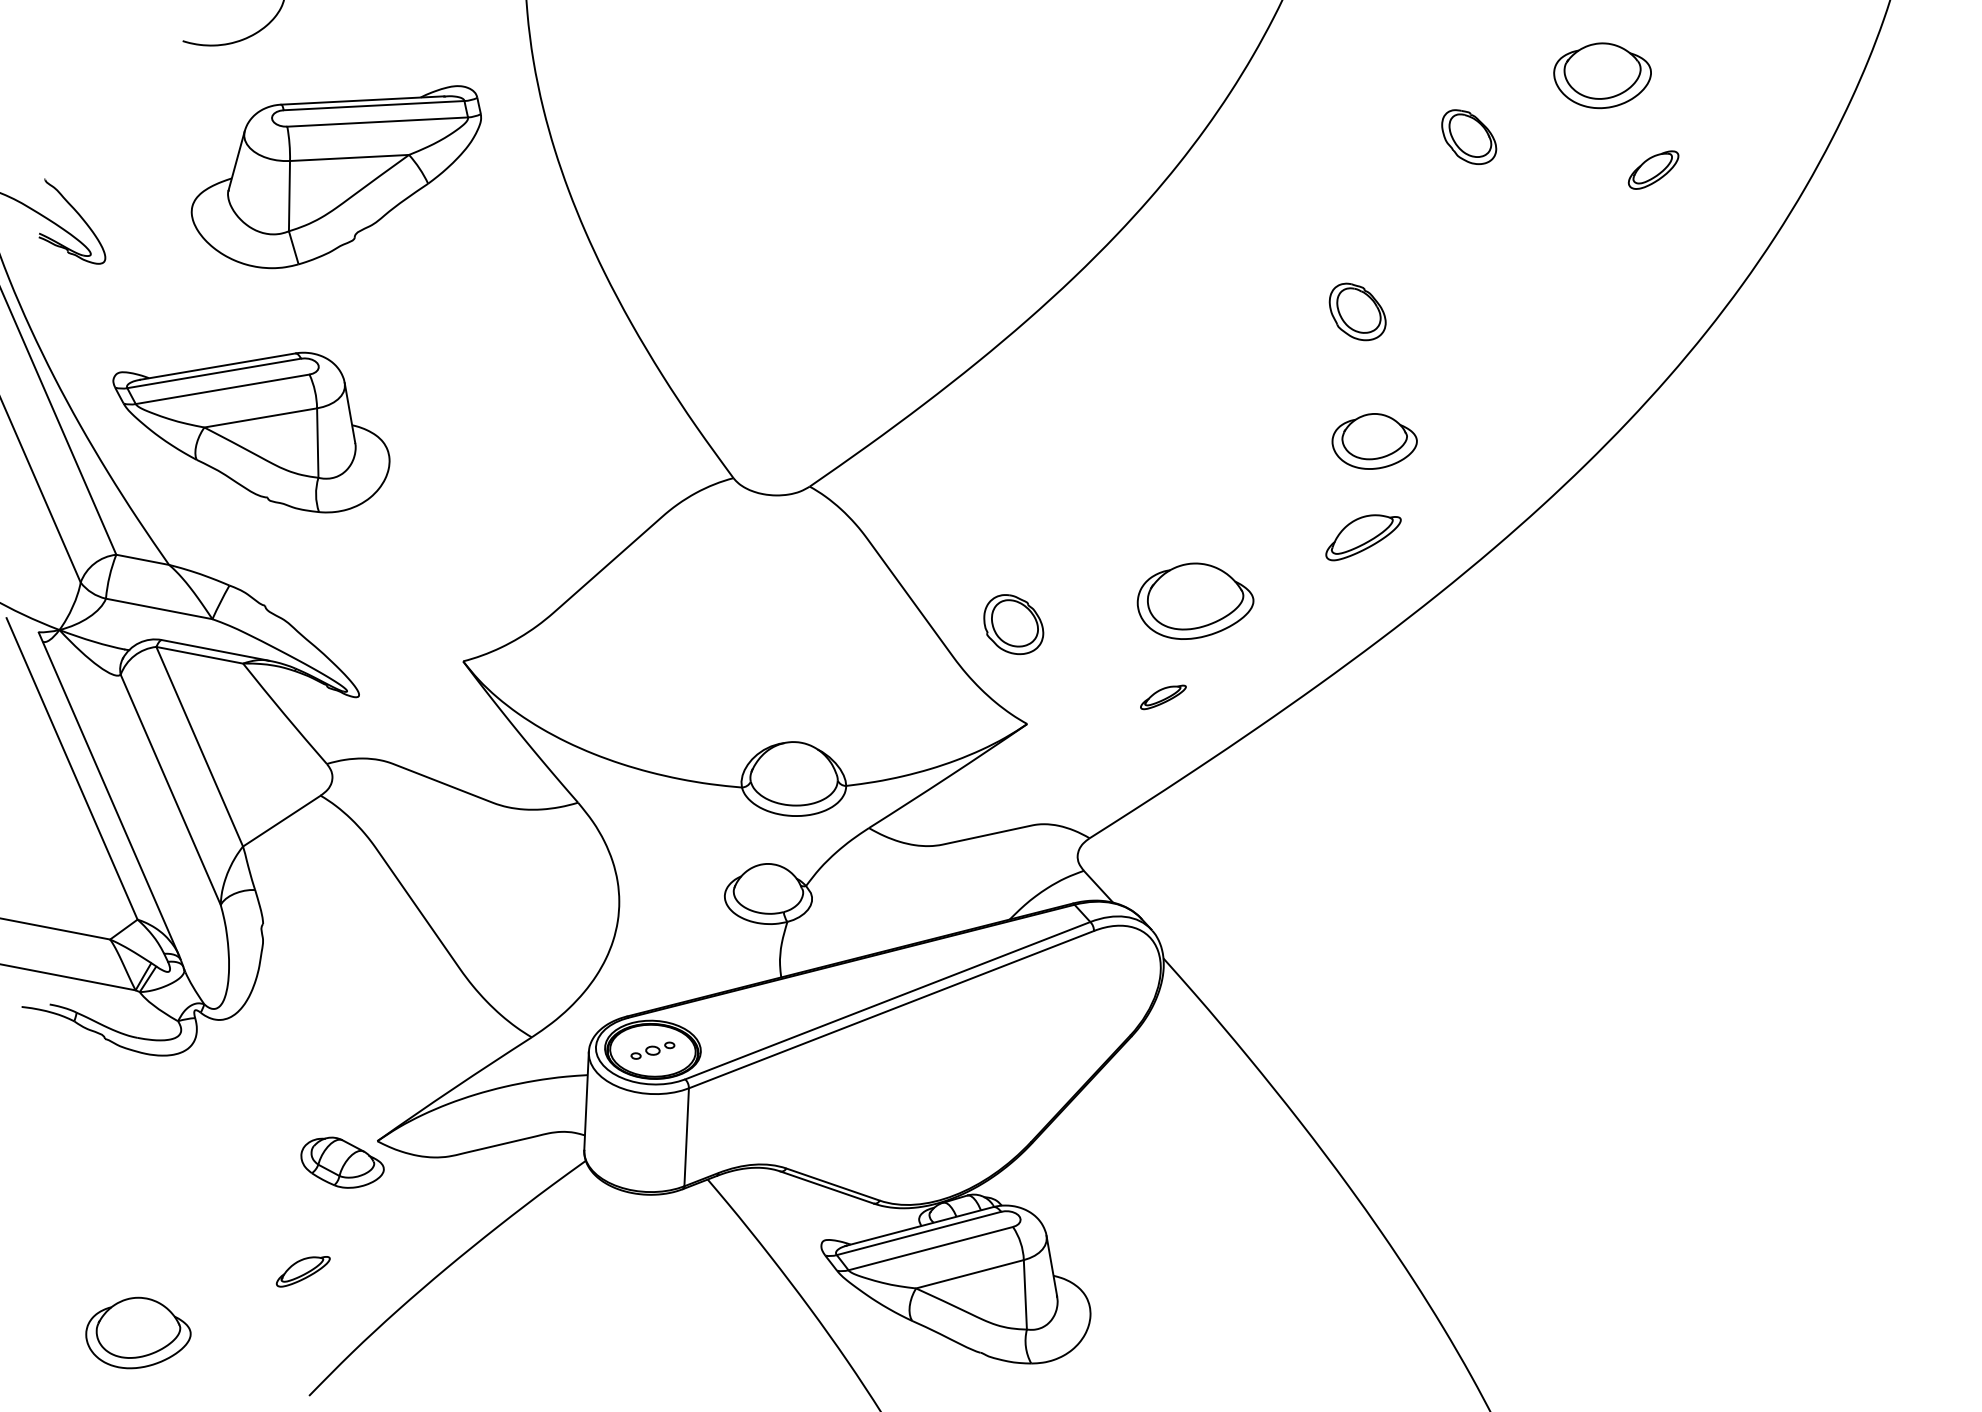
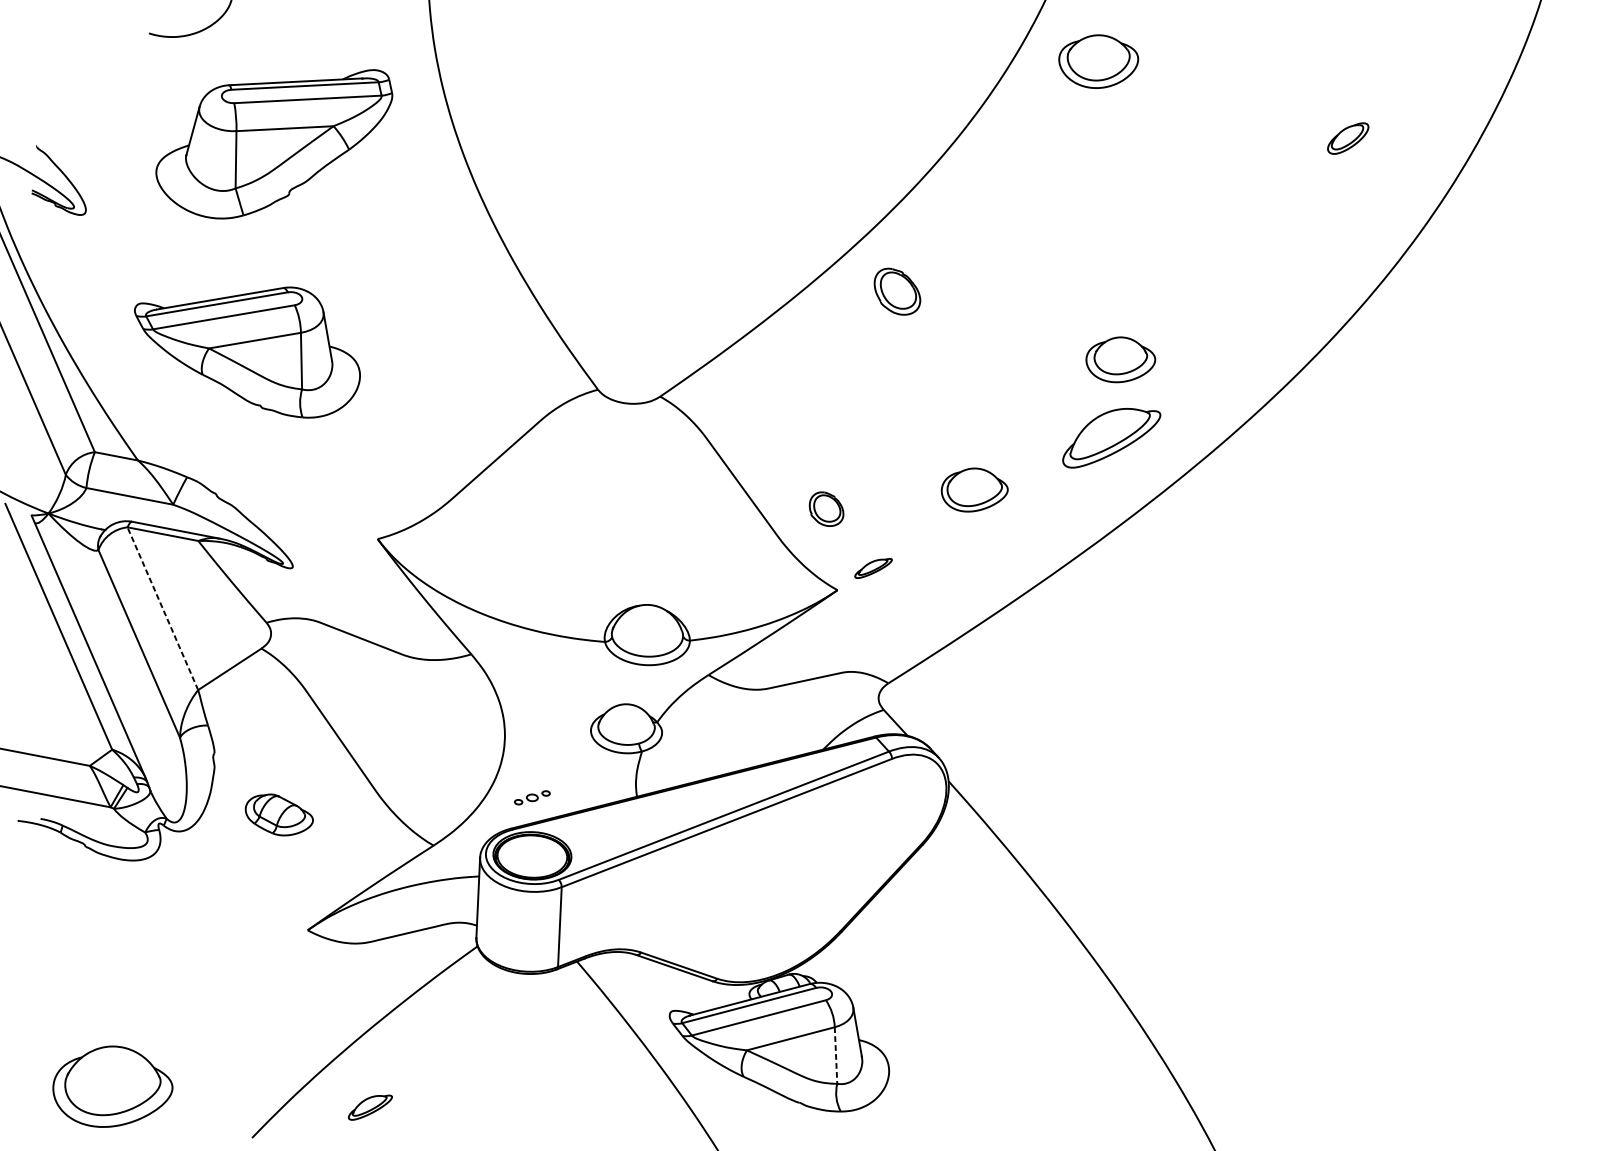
part: (1602, 75) -> (1098, 61), moved
part: (1469, 136) -> (1198, 111), removed
part: (1357, 311) -> (897, 291), moved
part: (251, 432) -> (247, 352), moved
part: (1363, 537) -> (1111, 438), size x1.6
part: (1195, 600) -> (974, 489), size x0.7
part: (1013, 624) -> (826, 509), size x0.7
part: (1163, 697) -> (873, 568), moved
line: (199, 746) -> (162, 608), solid -> dashed
part: (652, 1050) -> (532, 797), moved
part: (342, 1162) -> (279, 814), moved
part: (302, 1271) -> (369, 1107), moved
line: (1025, 1294) -> (836, 1055), solid -> dashed
part: (138, 1332) -> (112, 1086), size x1.4

